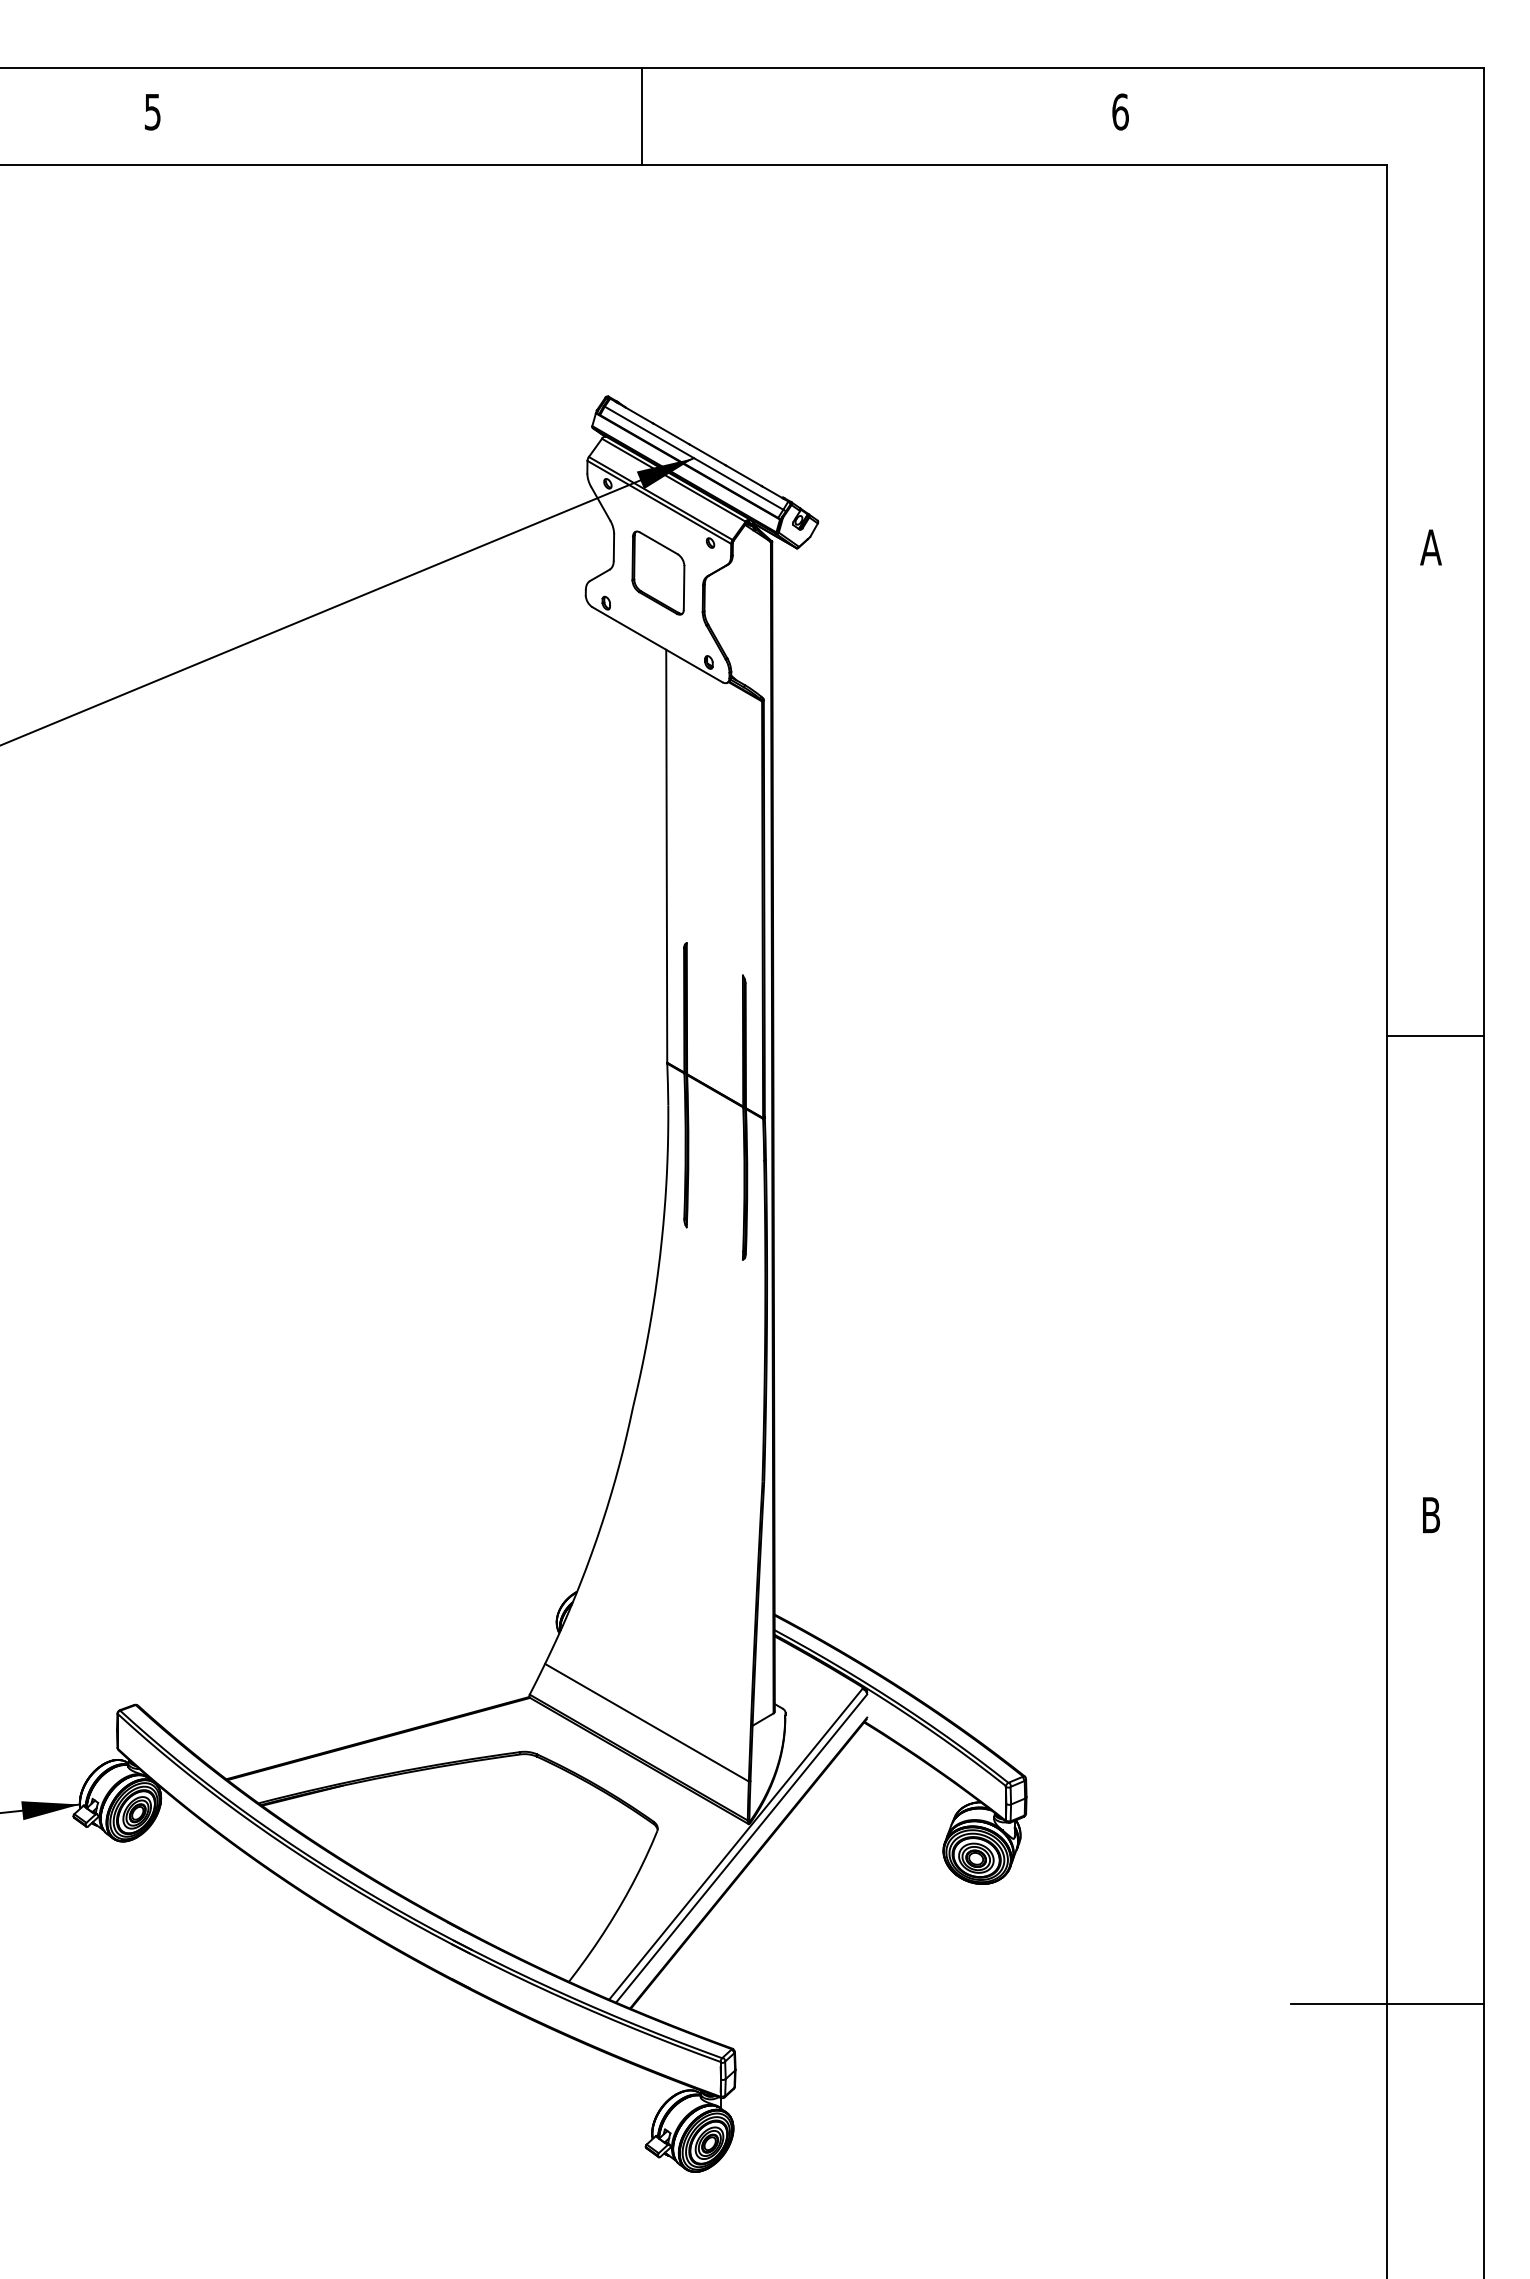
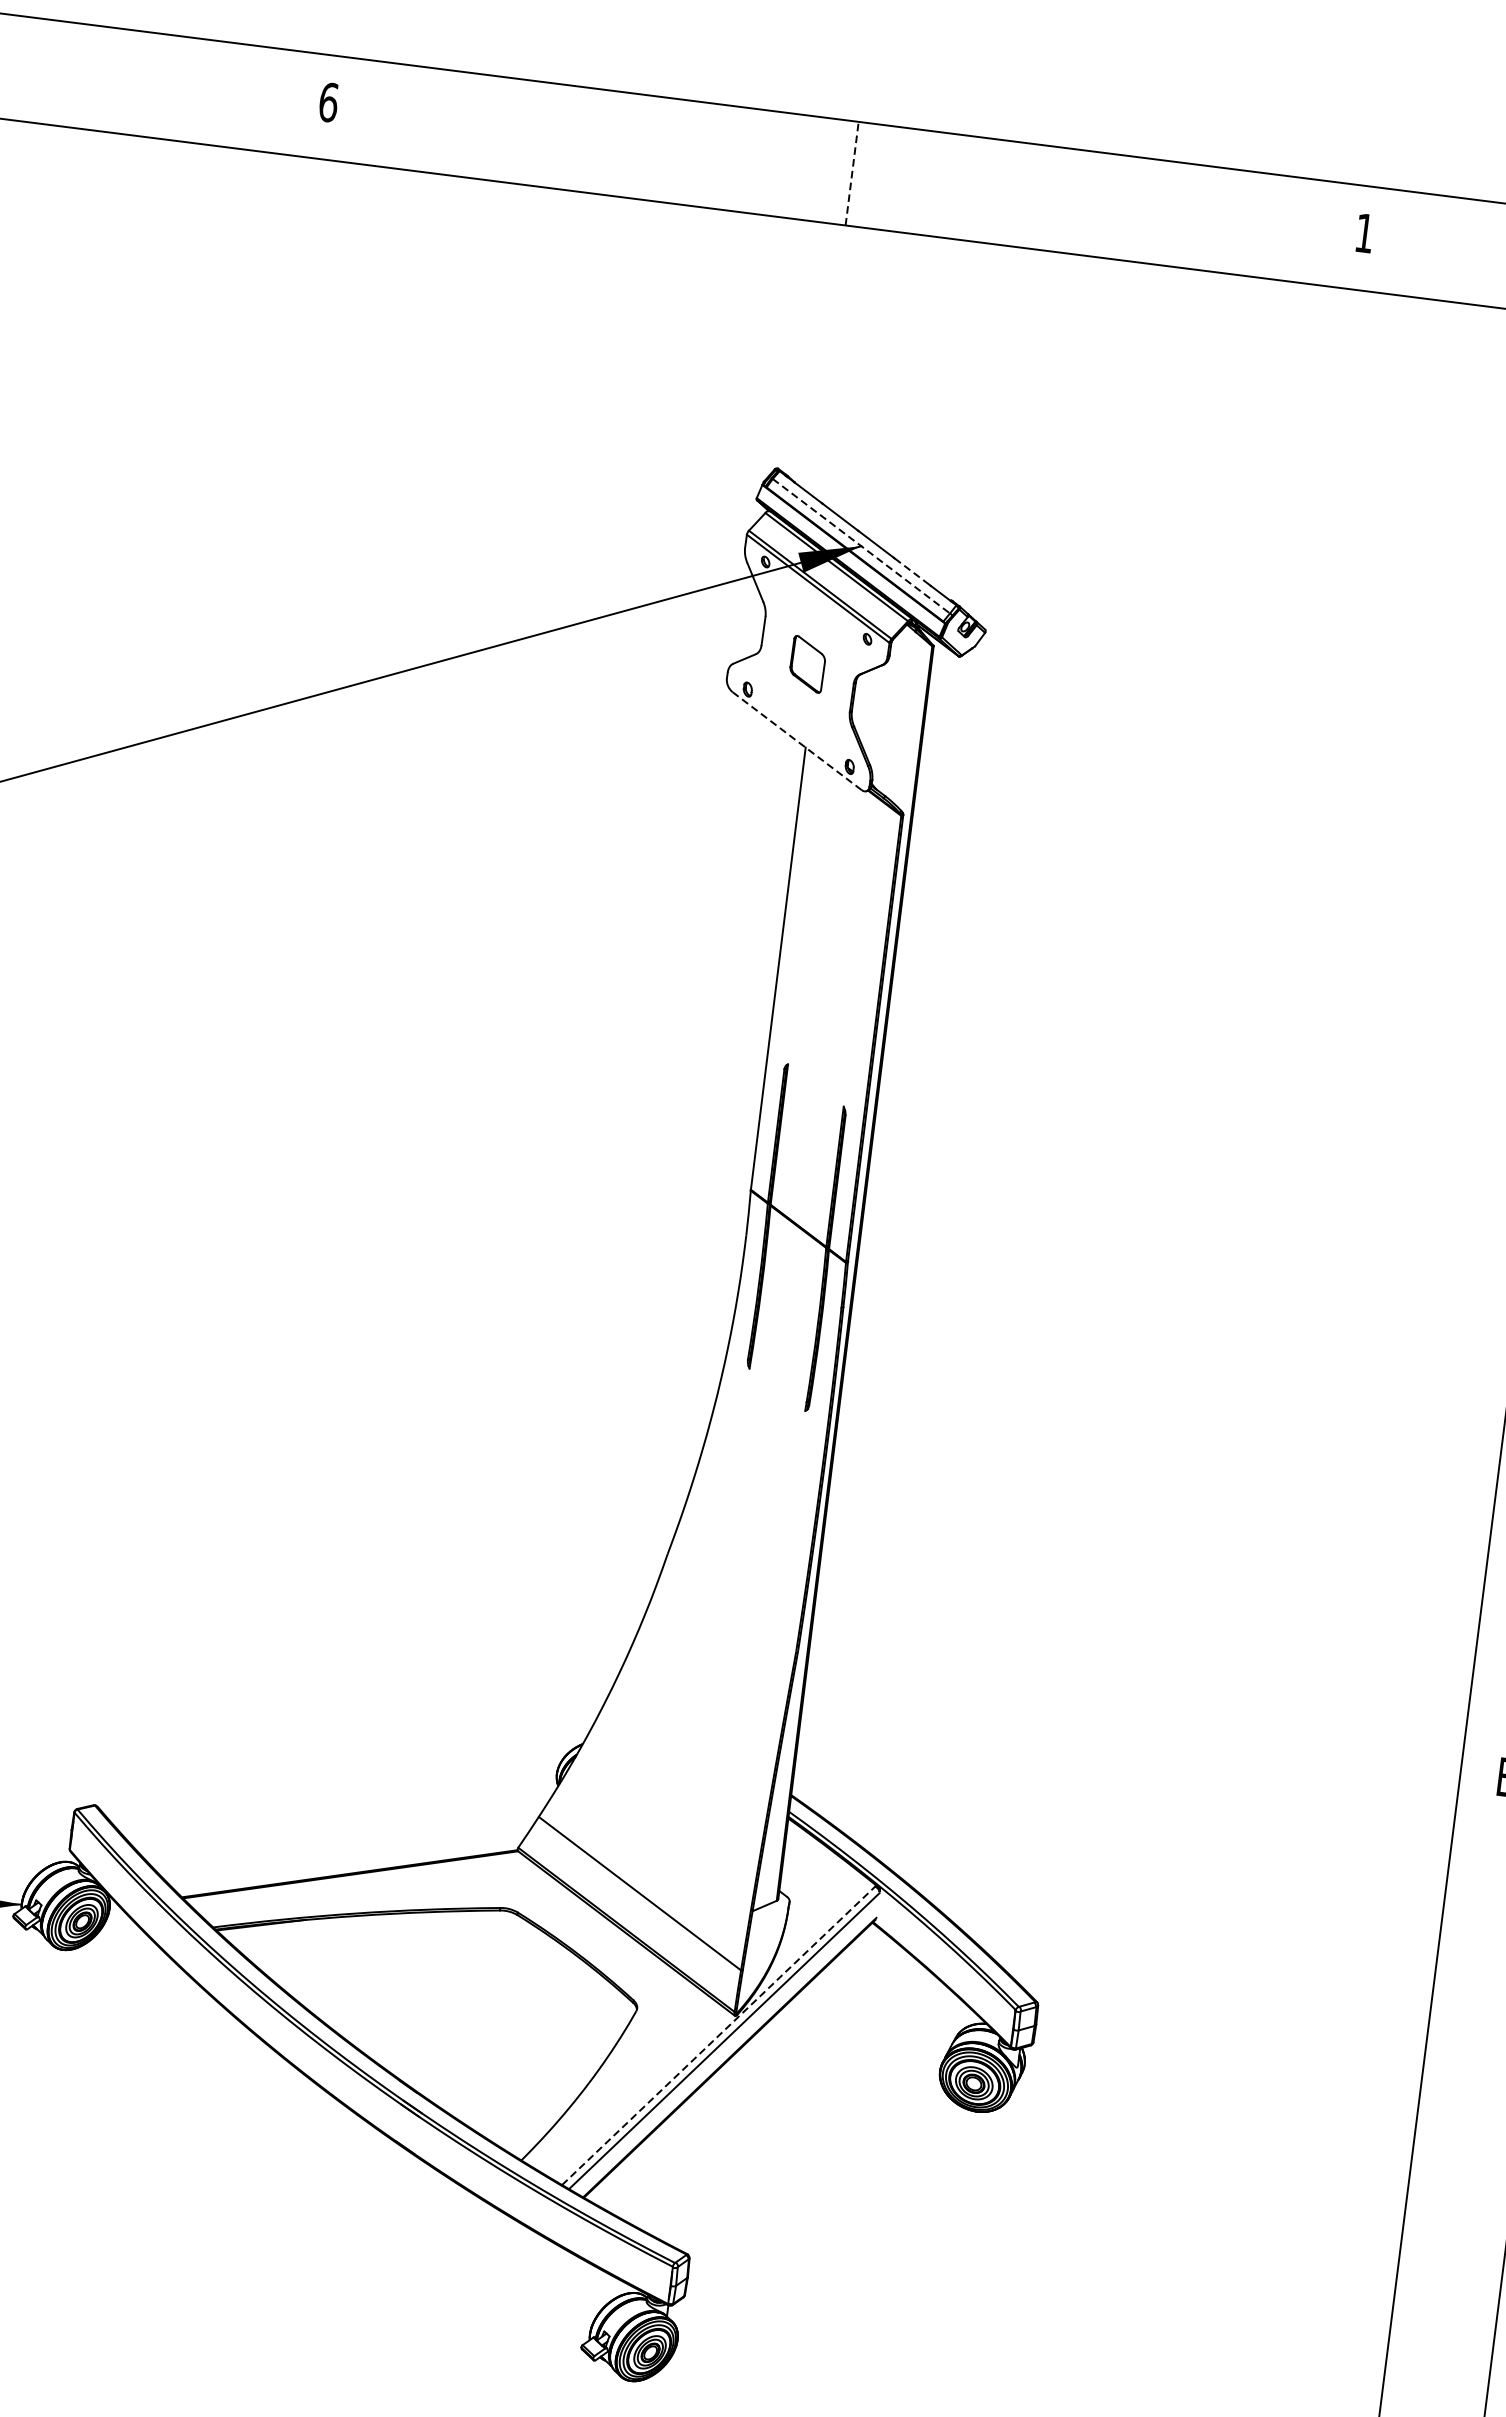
text: (152, 111) -> (328, 101), 5 -> 6
text: (1120, 111) -> (1364, 232), 6 -> 1
line: (642, 116) -> (852, 173), solid -> dashed
line: (694, 458) -> (861, 546), solid -> dashed
line: (744, 476) -> (912, 572), solid -> dashed
part: (658, 572) -> (807, 663), size x0.6
line: (657, 644) -> (797, 740), solid -> dashed
line: (736, 1843) -> (719, 2035), solid -> dashed
line: (1387, 2003) -> (1394, 2294), removed

